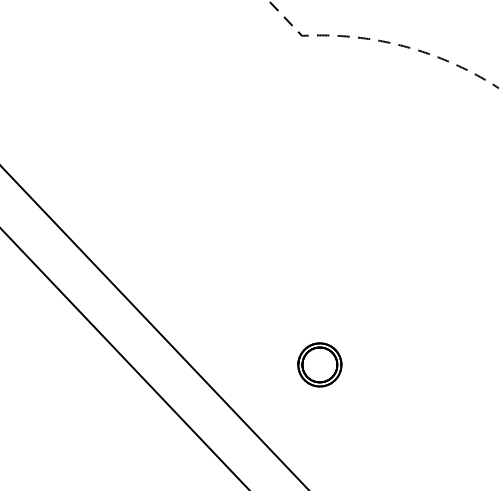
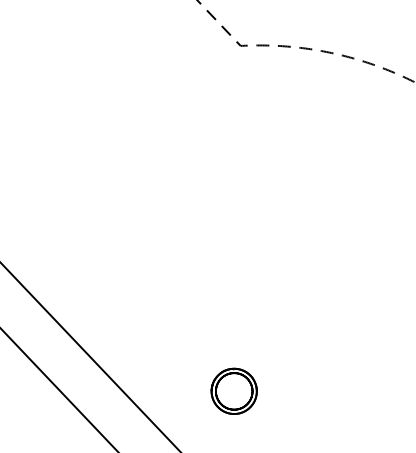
part: (319, 364) -> (233, 390), moved

